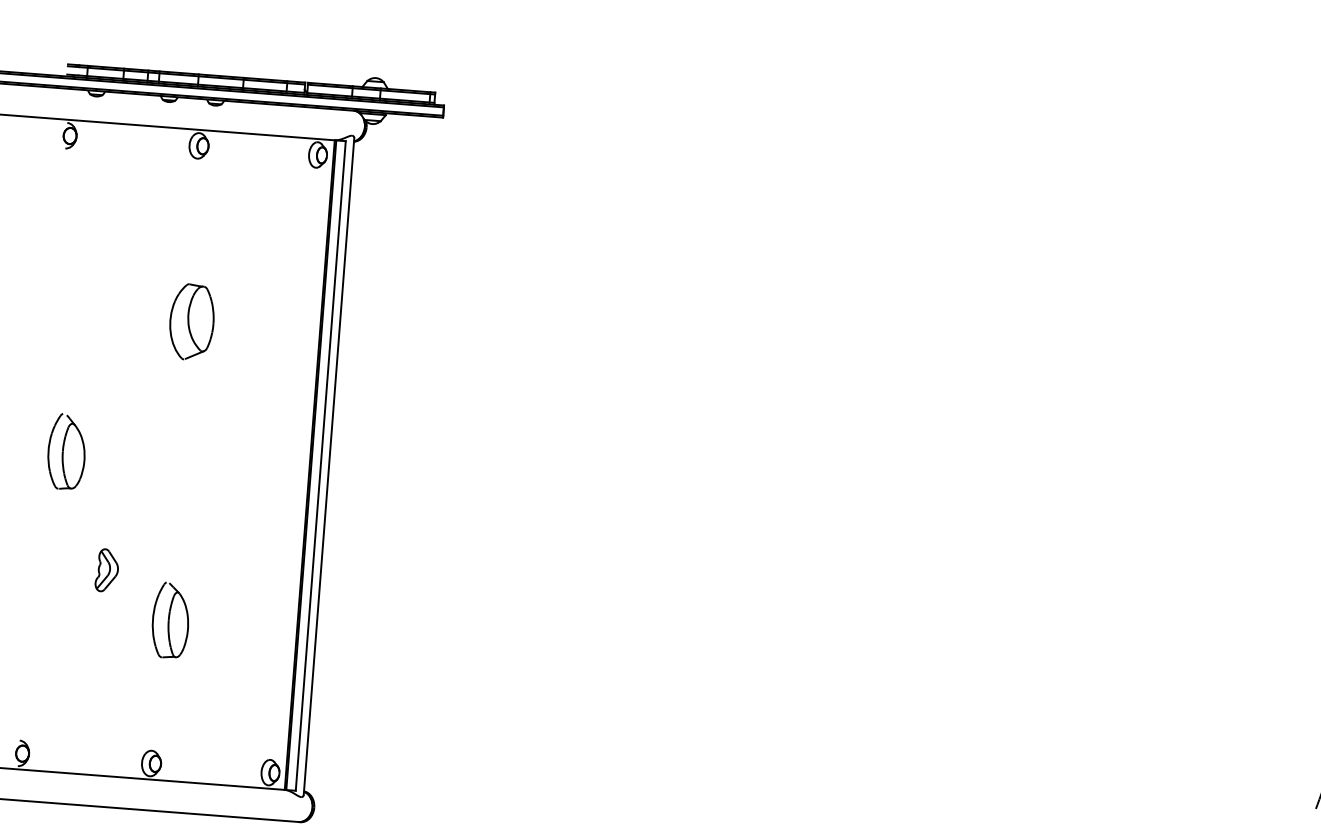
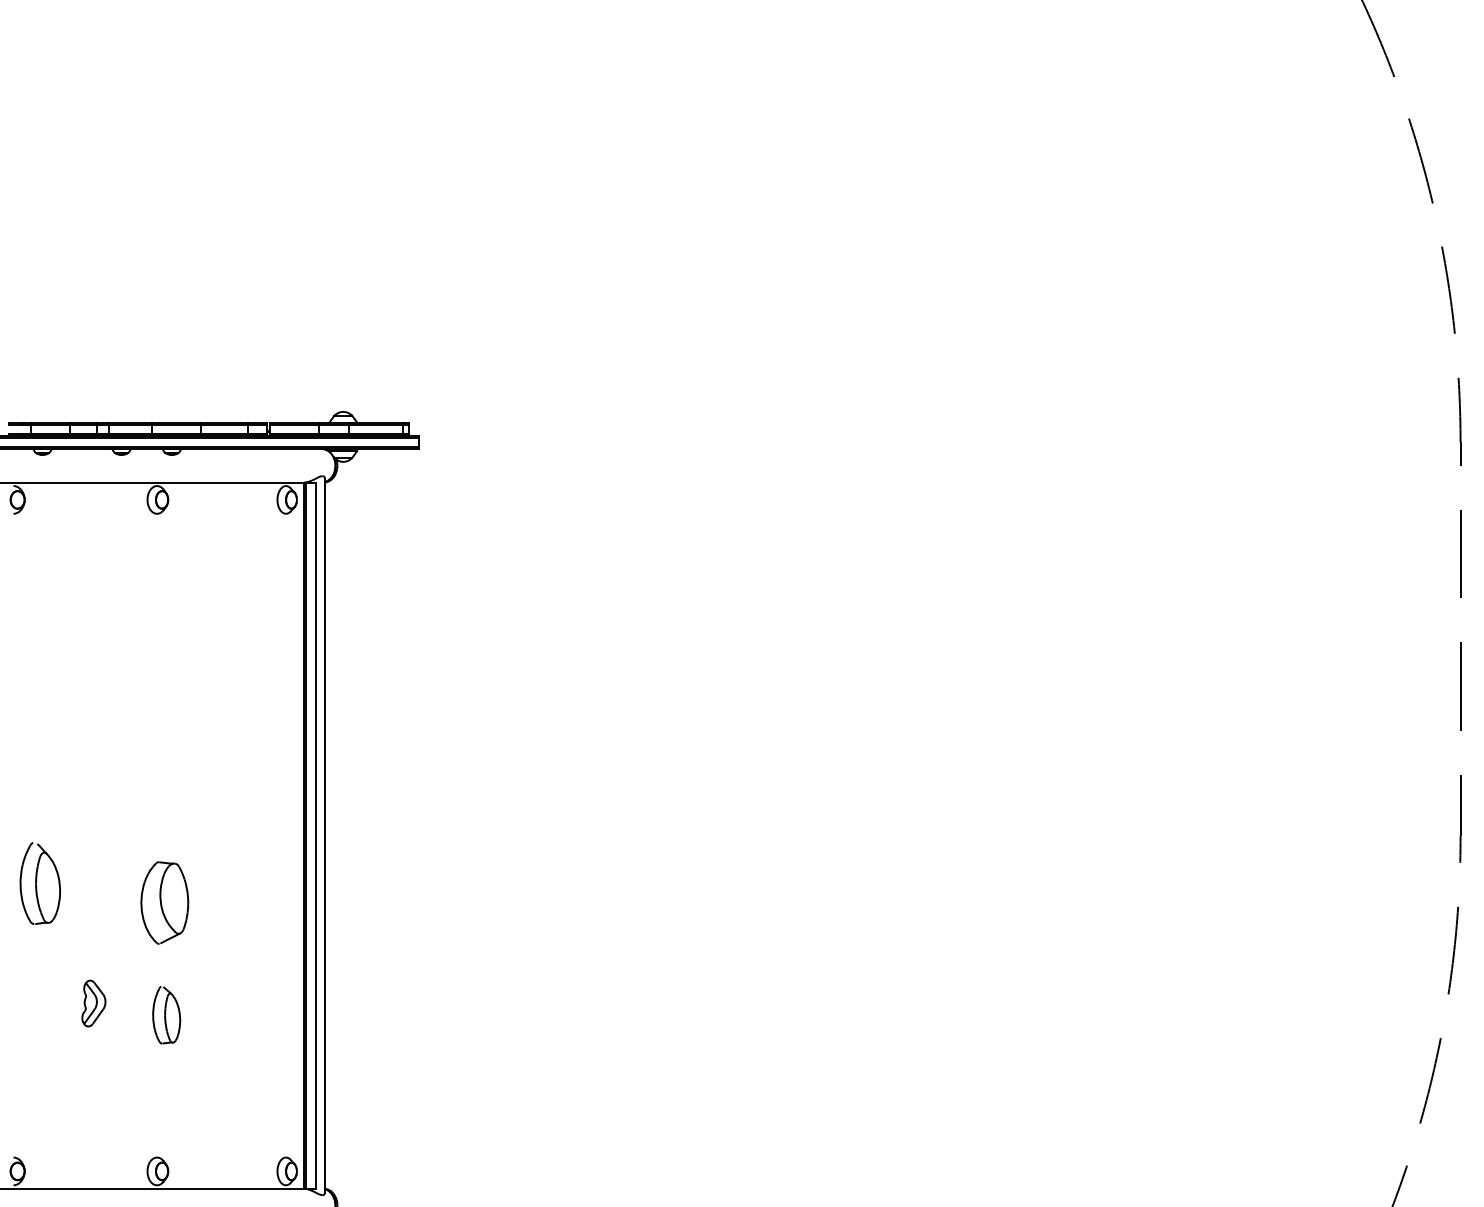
part: (191, 321) -> (164, 902), moved
part: (66, 451) -> (40, 883), moved
part: (106, 570) -> (93, 1003), moved
part: (170, 619) -> (166, 1014), size x0.7

